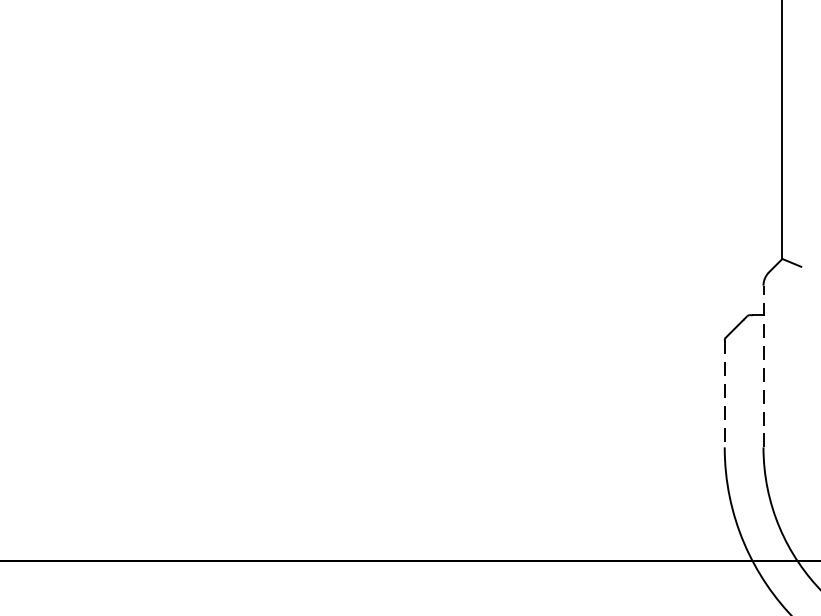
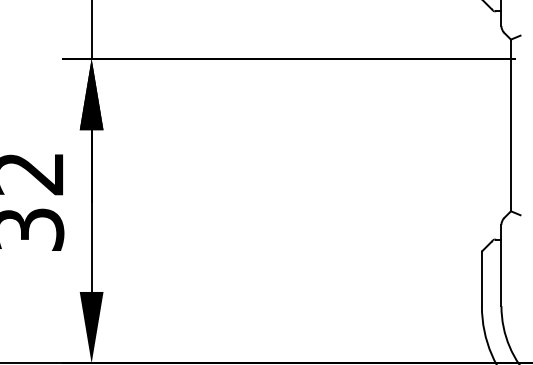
line: (763, 366) -> (501, 265), dashed -> solid
line: (723, 394) -> (481, 279), dashed -> solid

